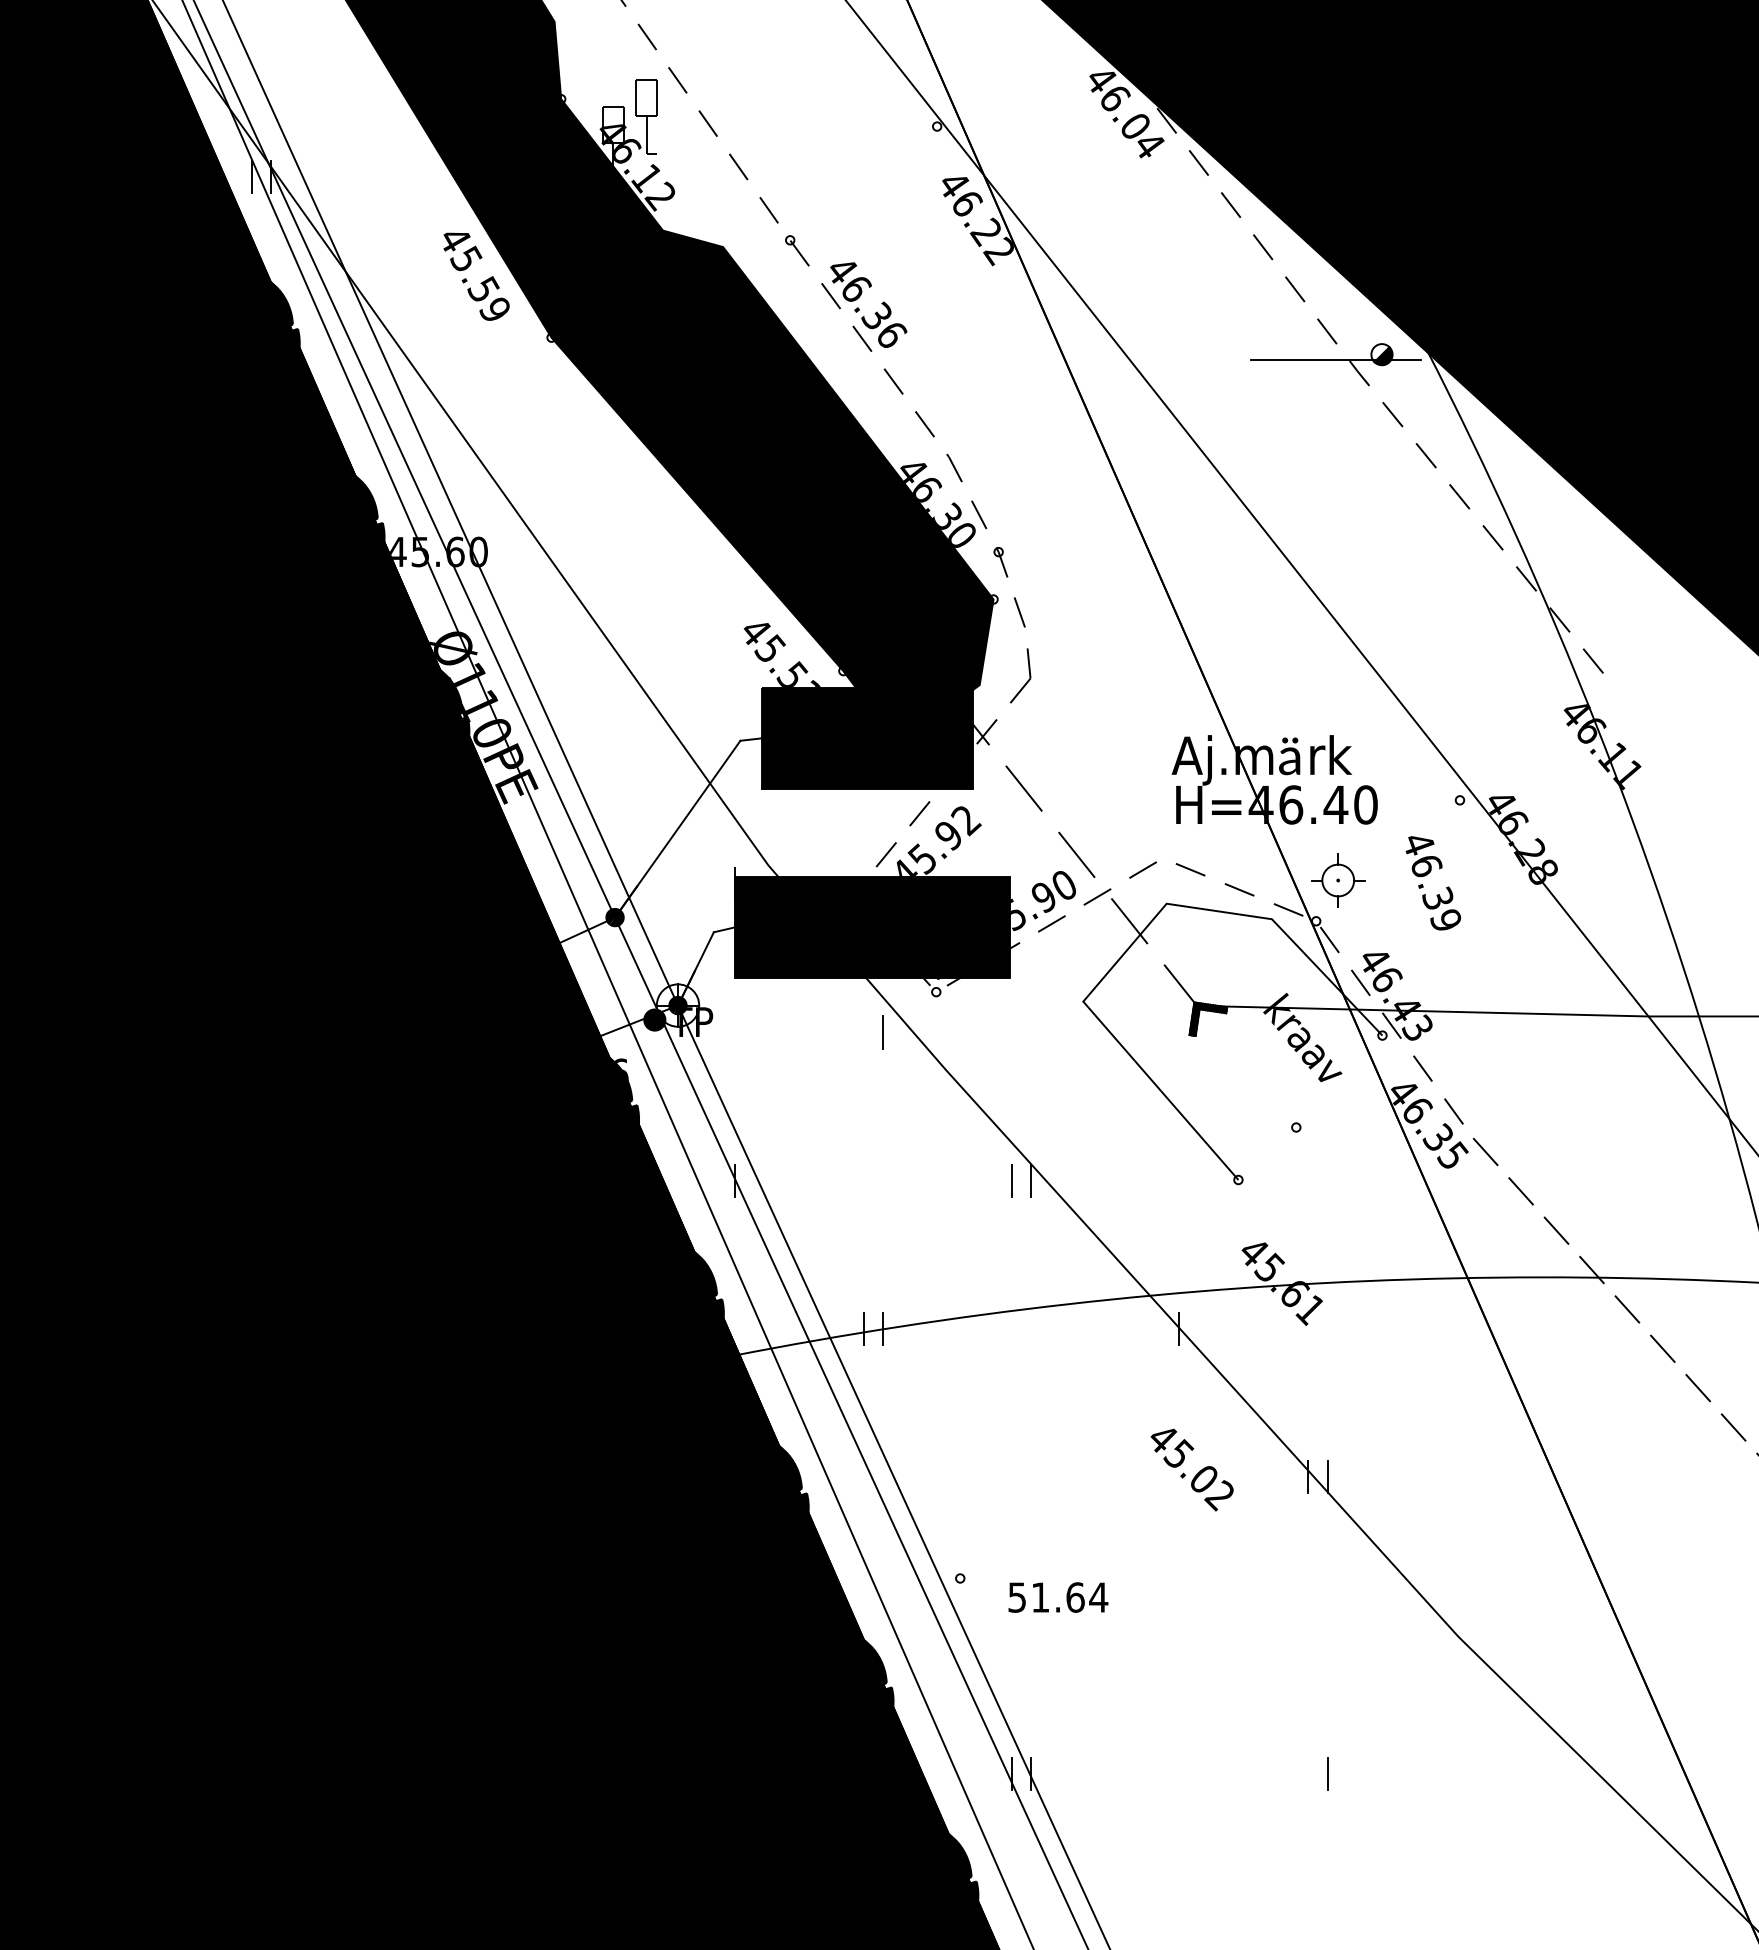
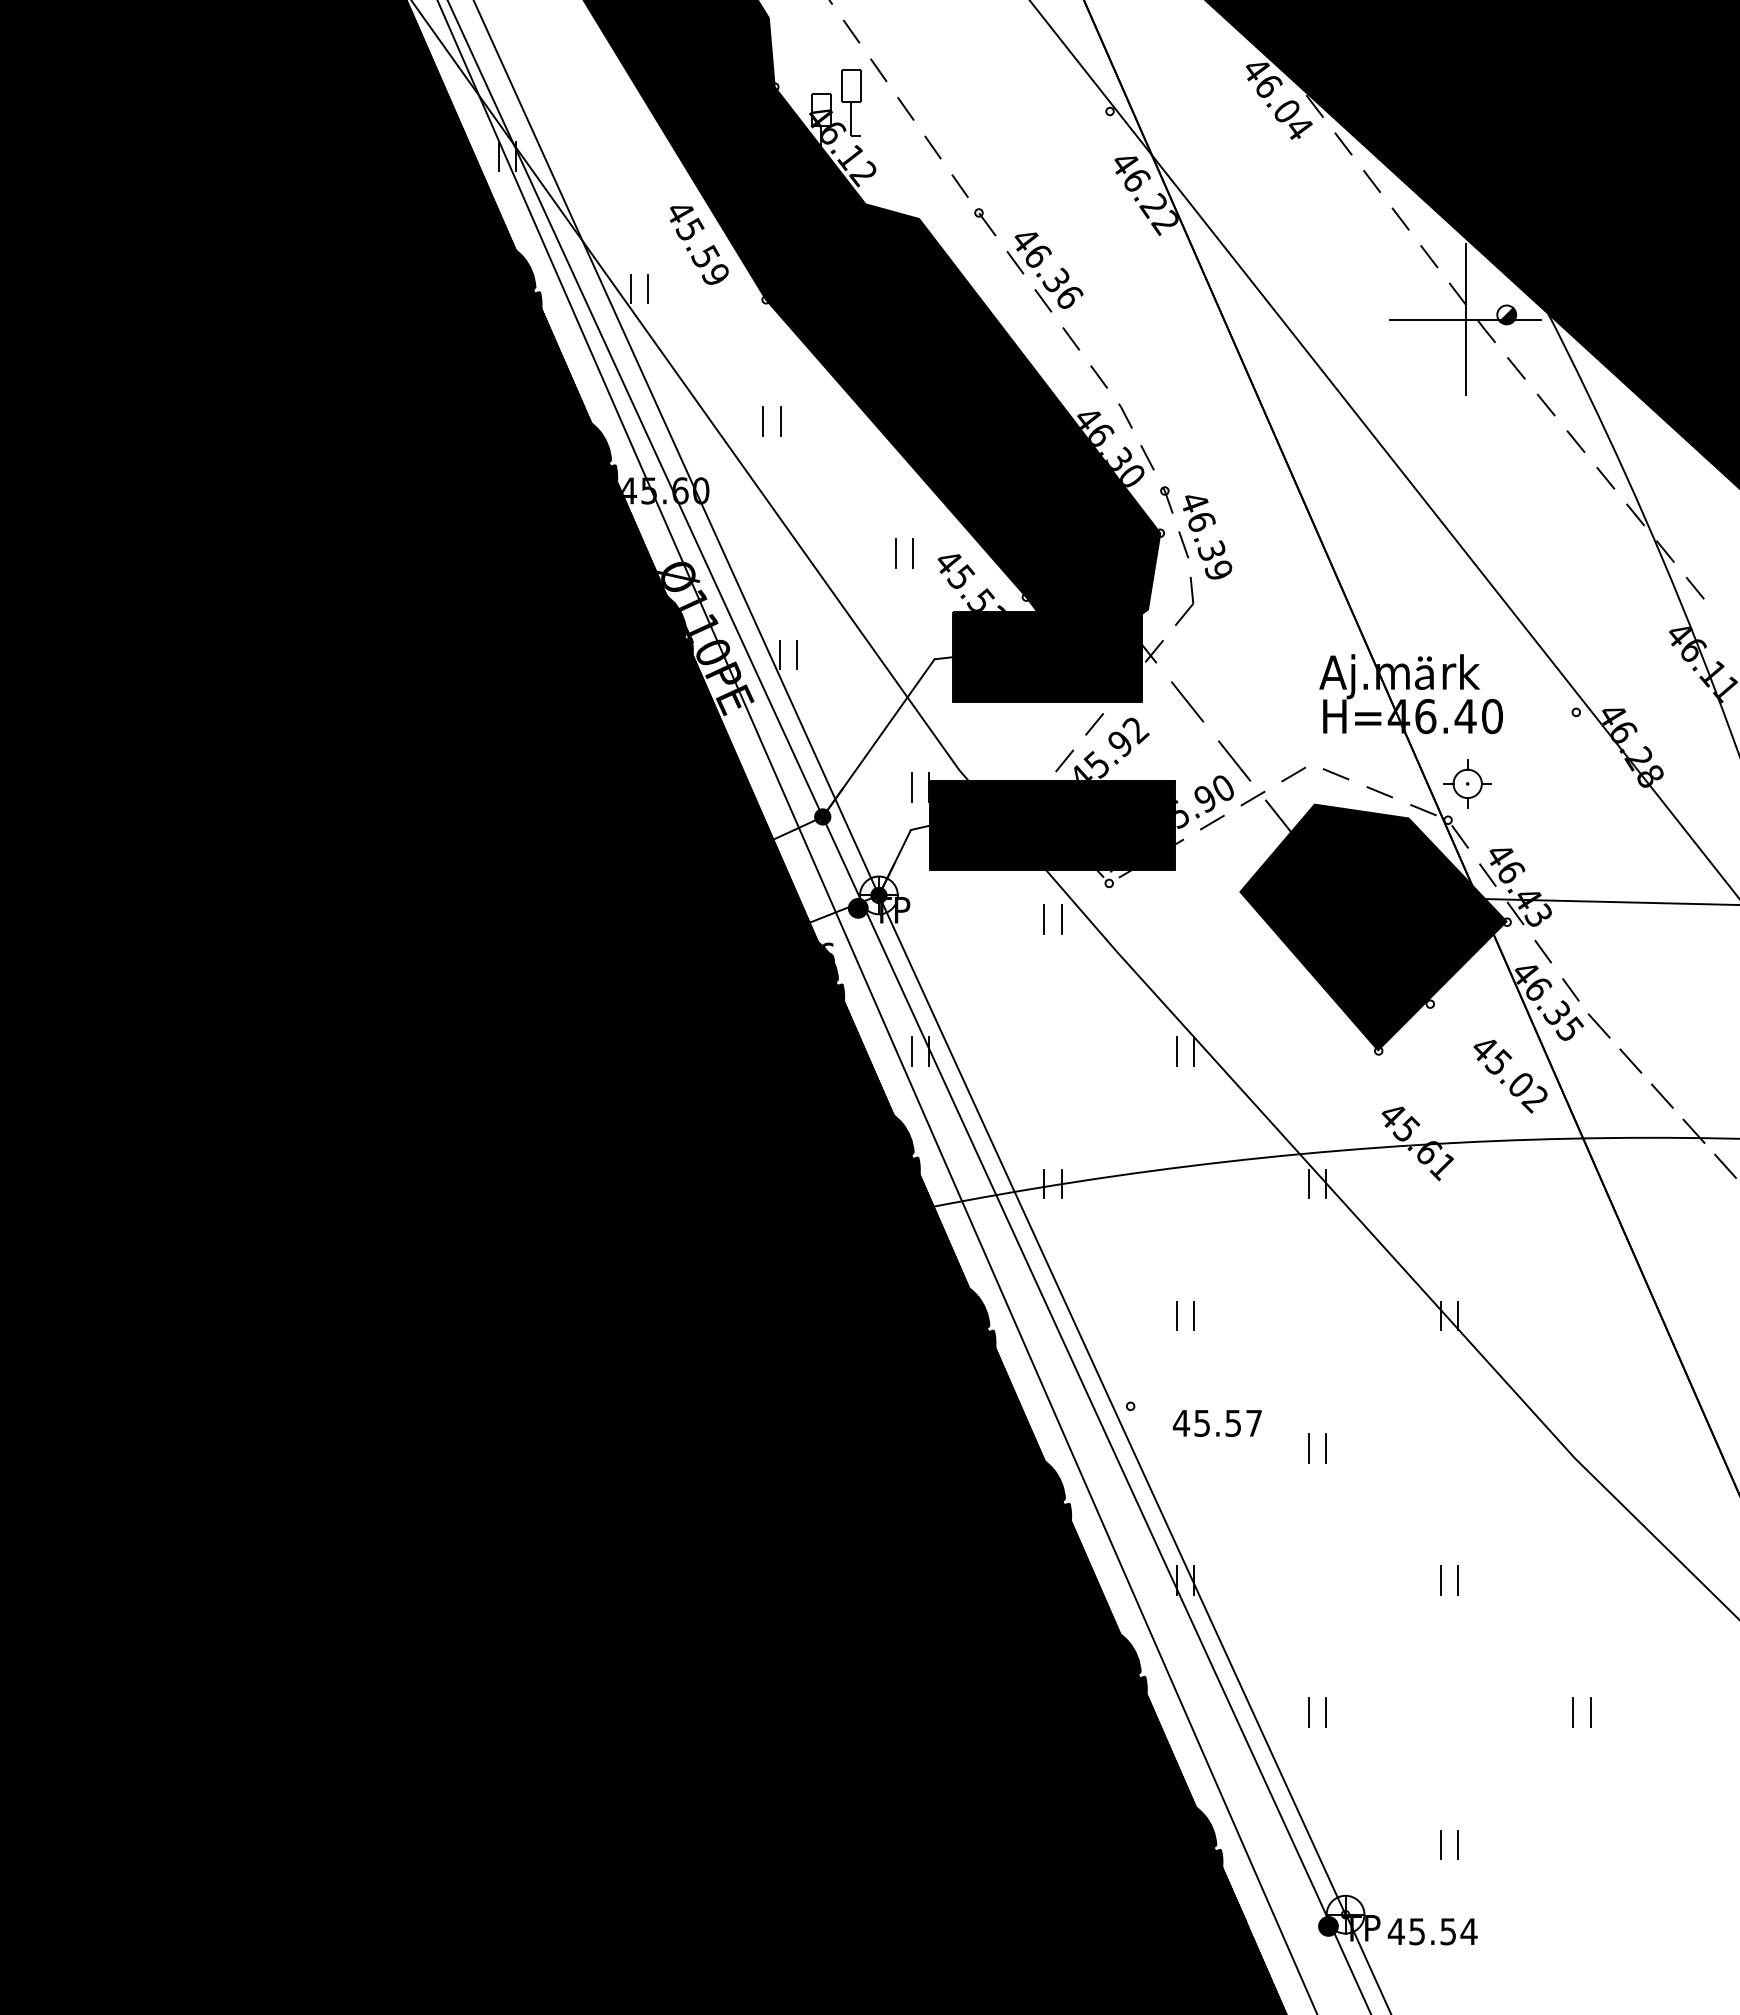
line: (400, 325) -> (631, 288), added
line: (419, 325) -> (648, 288), added
line: (1335, 359) -> (1465, 319), added
line: (548, 473) -> (763, 420), added
line: (567, 473) -> (780, 420), added
line: (696, 622) -> (895, 553), added
line: (715, 622) -> (912, 553), added
line: (567, 735) -> (780, 654), added
line: (586, 735) -> (797, 654), added
line: (715, 883) -> (912, 786), added
text: (1433, 883) -> (1207, 537), moved
line: (863, 1032) -> (1044, 919), added
fill: (1232, 1041) -> (1373, 927), added
line: (715, 1180) -> (912, 1051), added
line: (1159, 1328) -> (1308, 1183), added
text: (1192, 1469) -> (1510, 1076), moved
line: (1011, 1476) -> (1176, 1315), added
line: (1030, 1476) -> (1193, 1315), added
text: (1057, 1597) -> (1217, 1423), 51.64 -> 45.57
line: (1159, 1624) -> (1308, 1447), added
line: (1179, 1624) -> (1326, 1447), added
line: (1308, 1773) -> (1441, 1580), added
line: (1159, 1921) -> (1308, 1712), added
line: (1179, 1921) -> (1326, 1712), added
line: (1456, 1921) -> (1573, 1712), added
line: (1475, 1921) -> (1590, 1712), added

